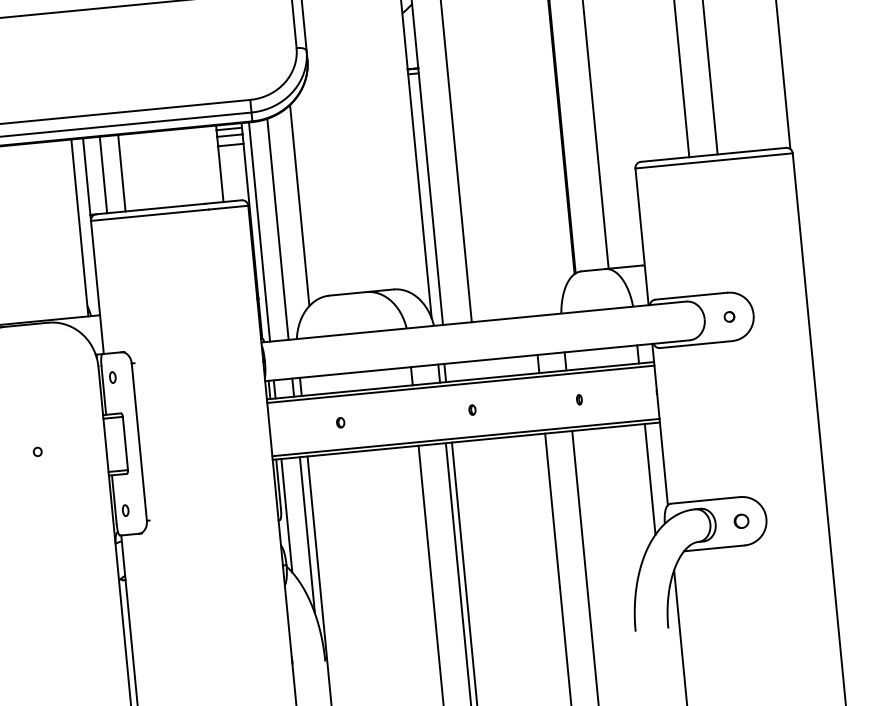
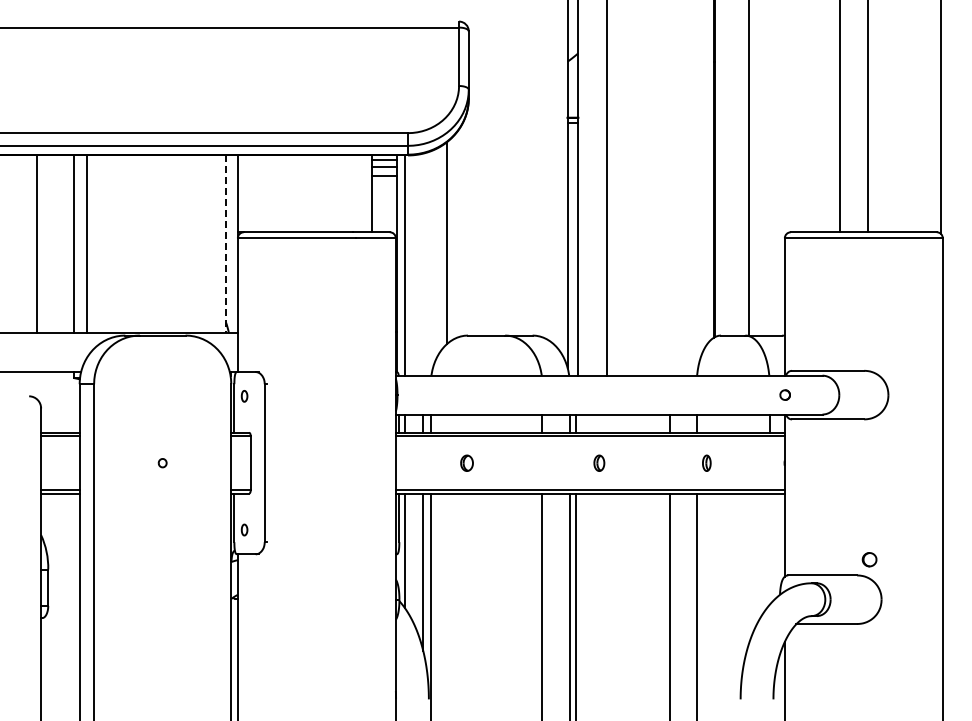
line: (122, 172) -> (273, 193), removed
line: (103, 174) -> (254, 193), removed
line: (80, 228) -> (226, 244), solid -> dashed
line: (278, 229) -> (423, 264), removed
part: (728, 316) -> (784, 394), moved
part: (578, 399) -> (706, 462), size x1.6
part: (472, 409) -> (599, 462), size x1.6
part: (340, 422) -> (466, 462), size x1.6
line: (649, 478) -> (769, 548), removed
part: (741, 521) -> (869, 559), moved

